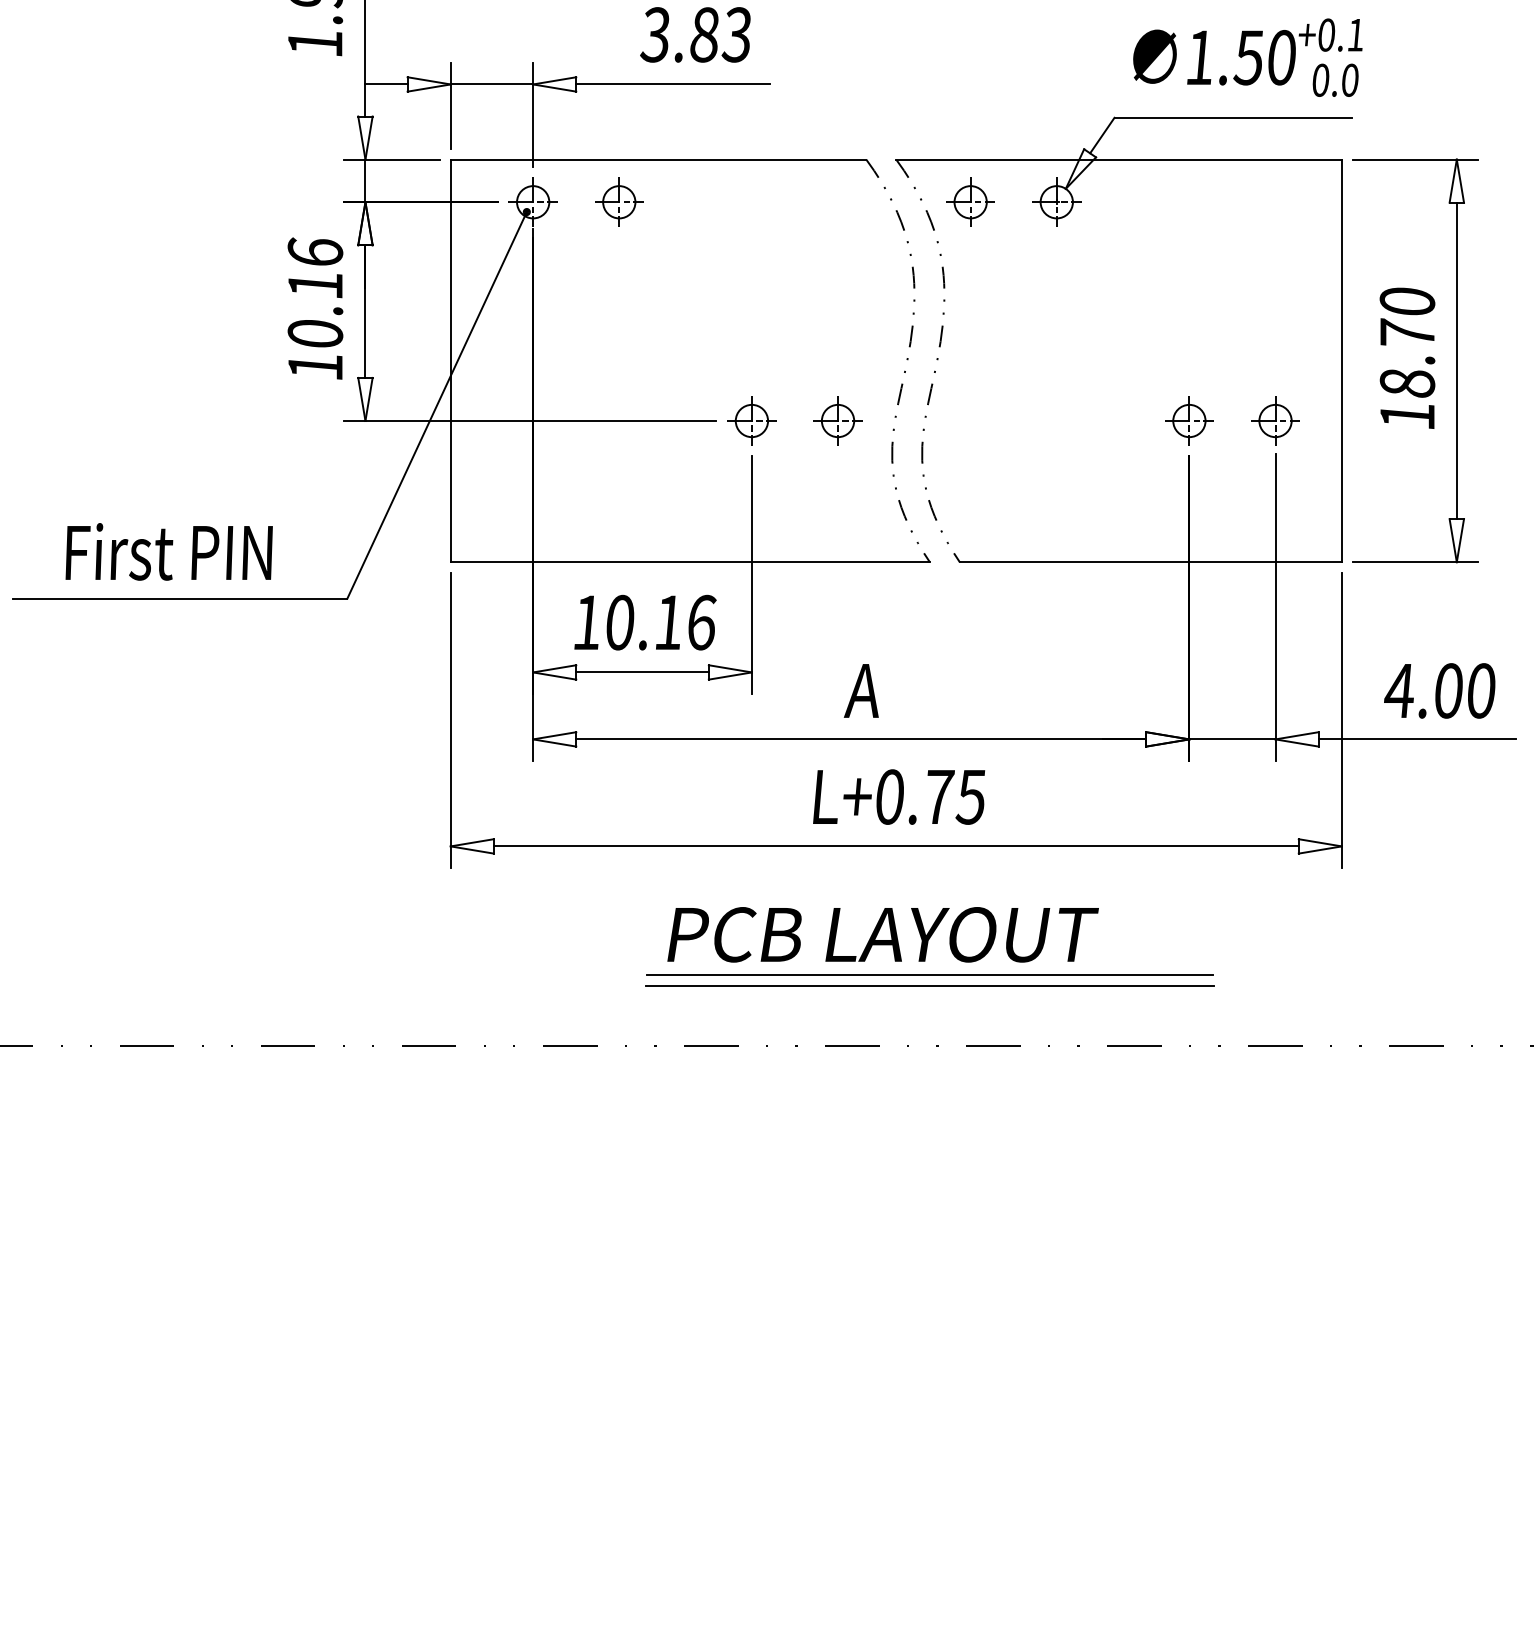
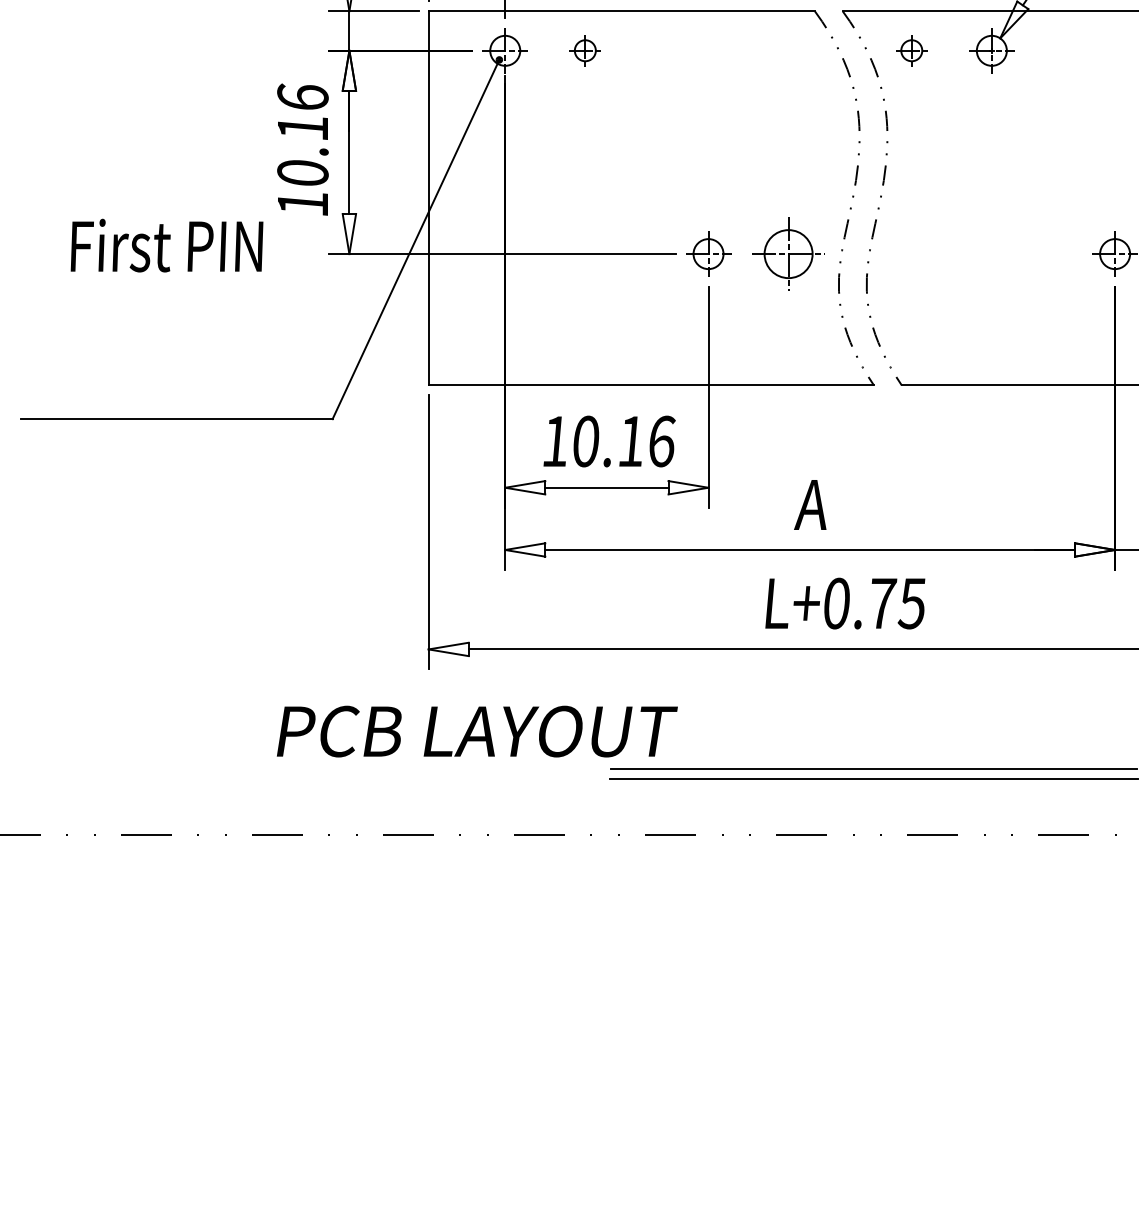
part: (619, 201) -> (585, 50), size x0.7
part: (970, 201) -> (911, 50), size x0.7
part: (837, 420) -> (788, 253), size x1.6
text: (168, 551) -> (166, 245), moved
text: (882, 934) -> (476, 731), moved

